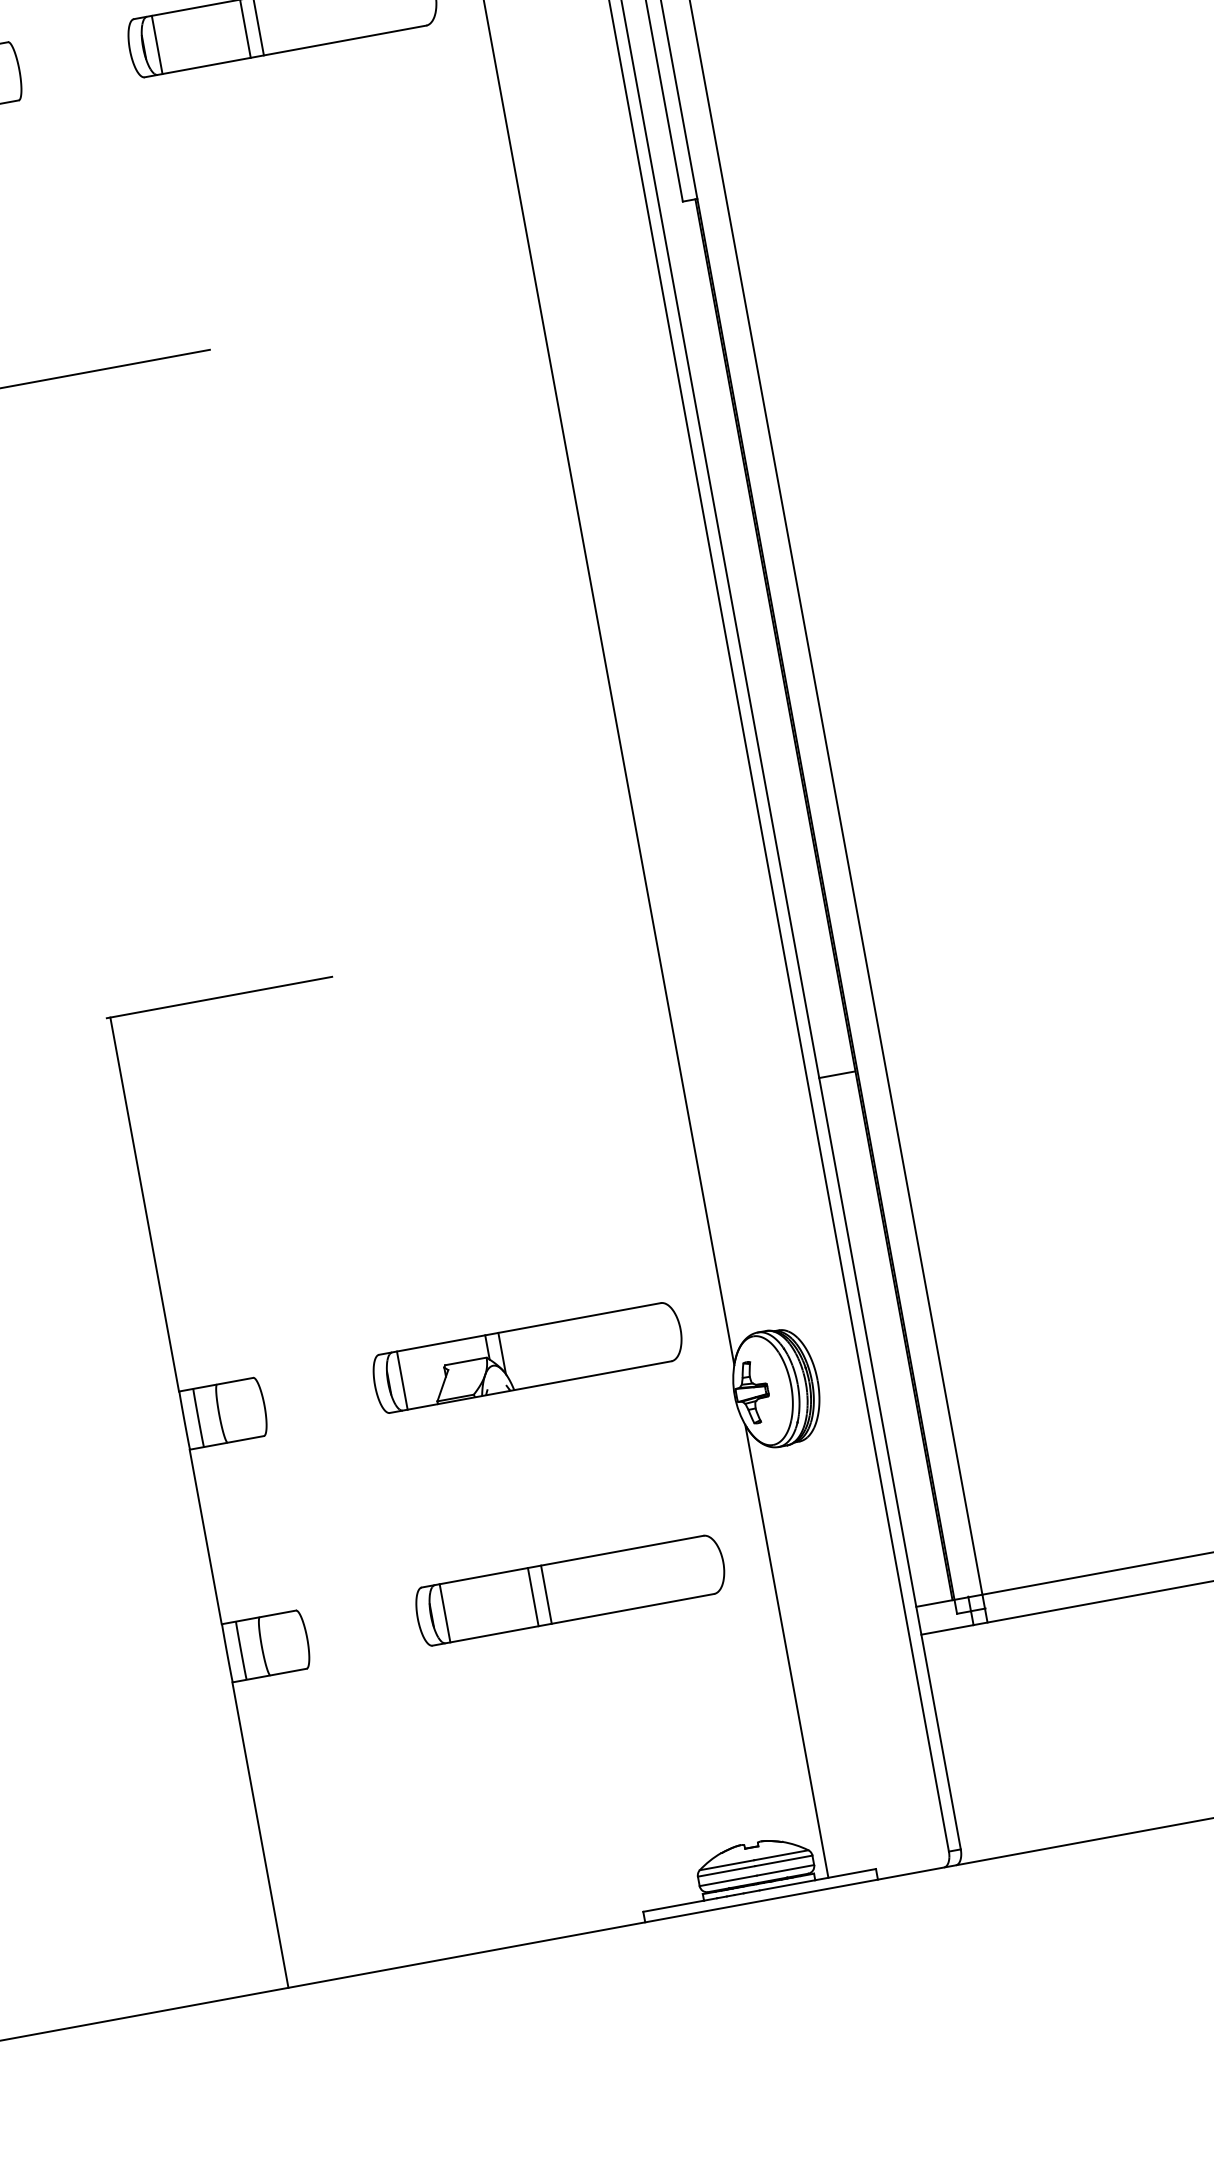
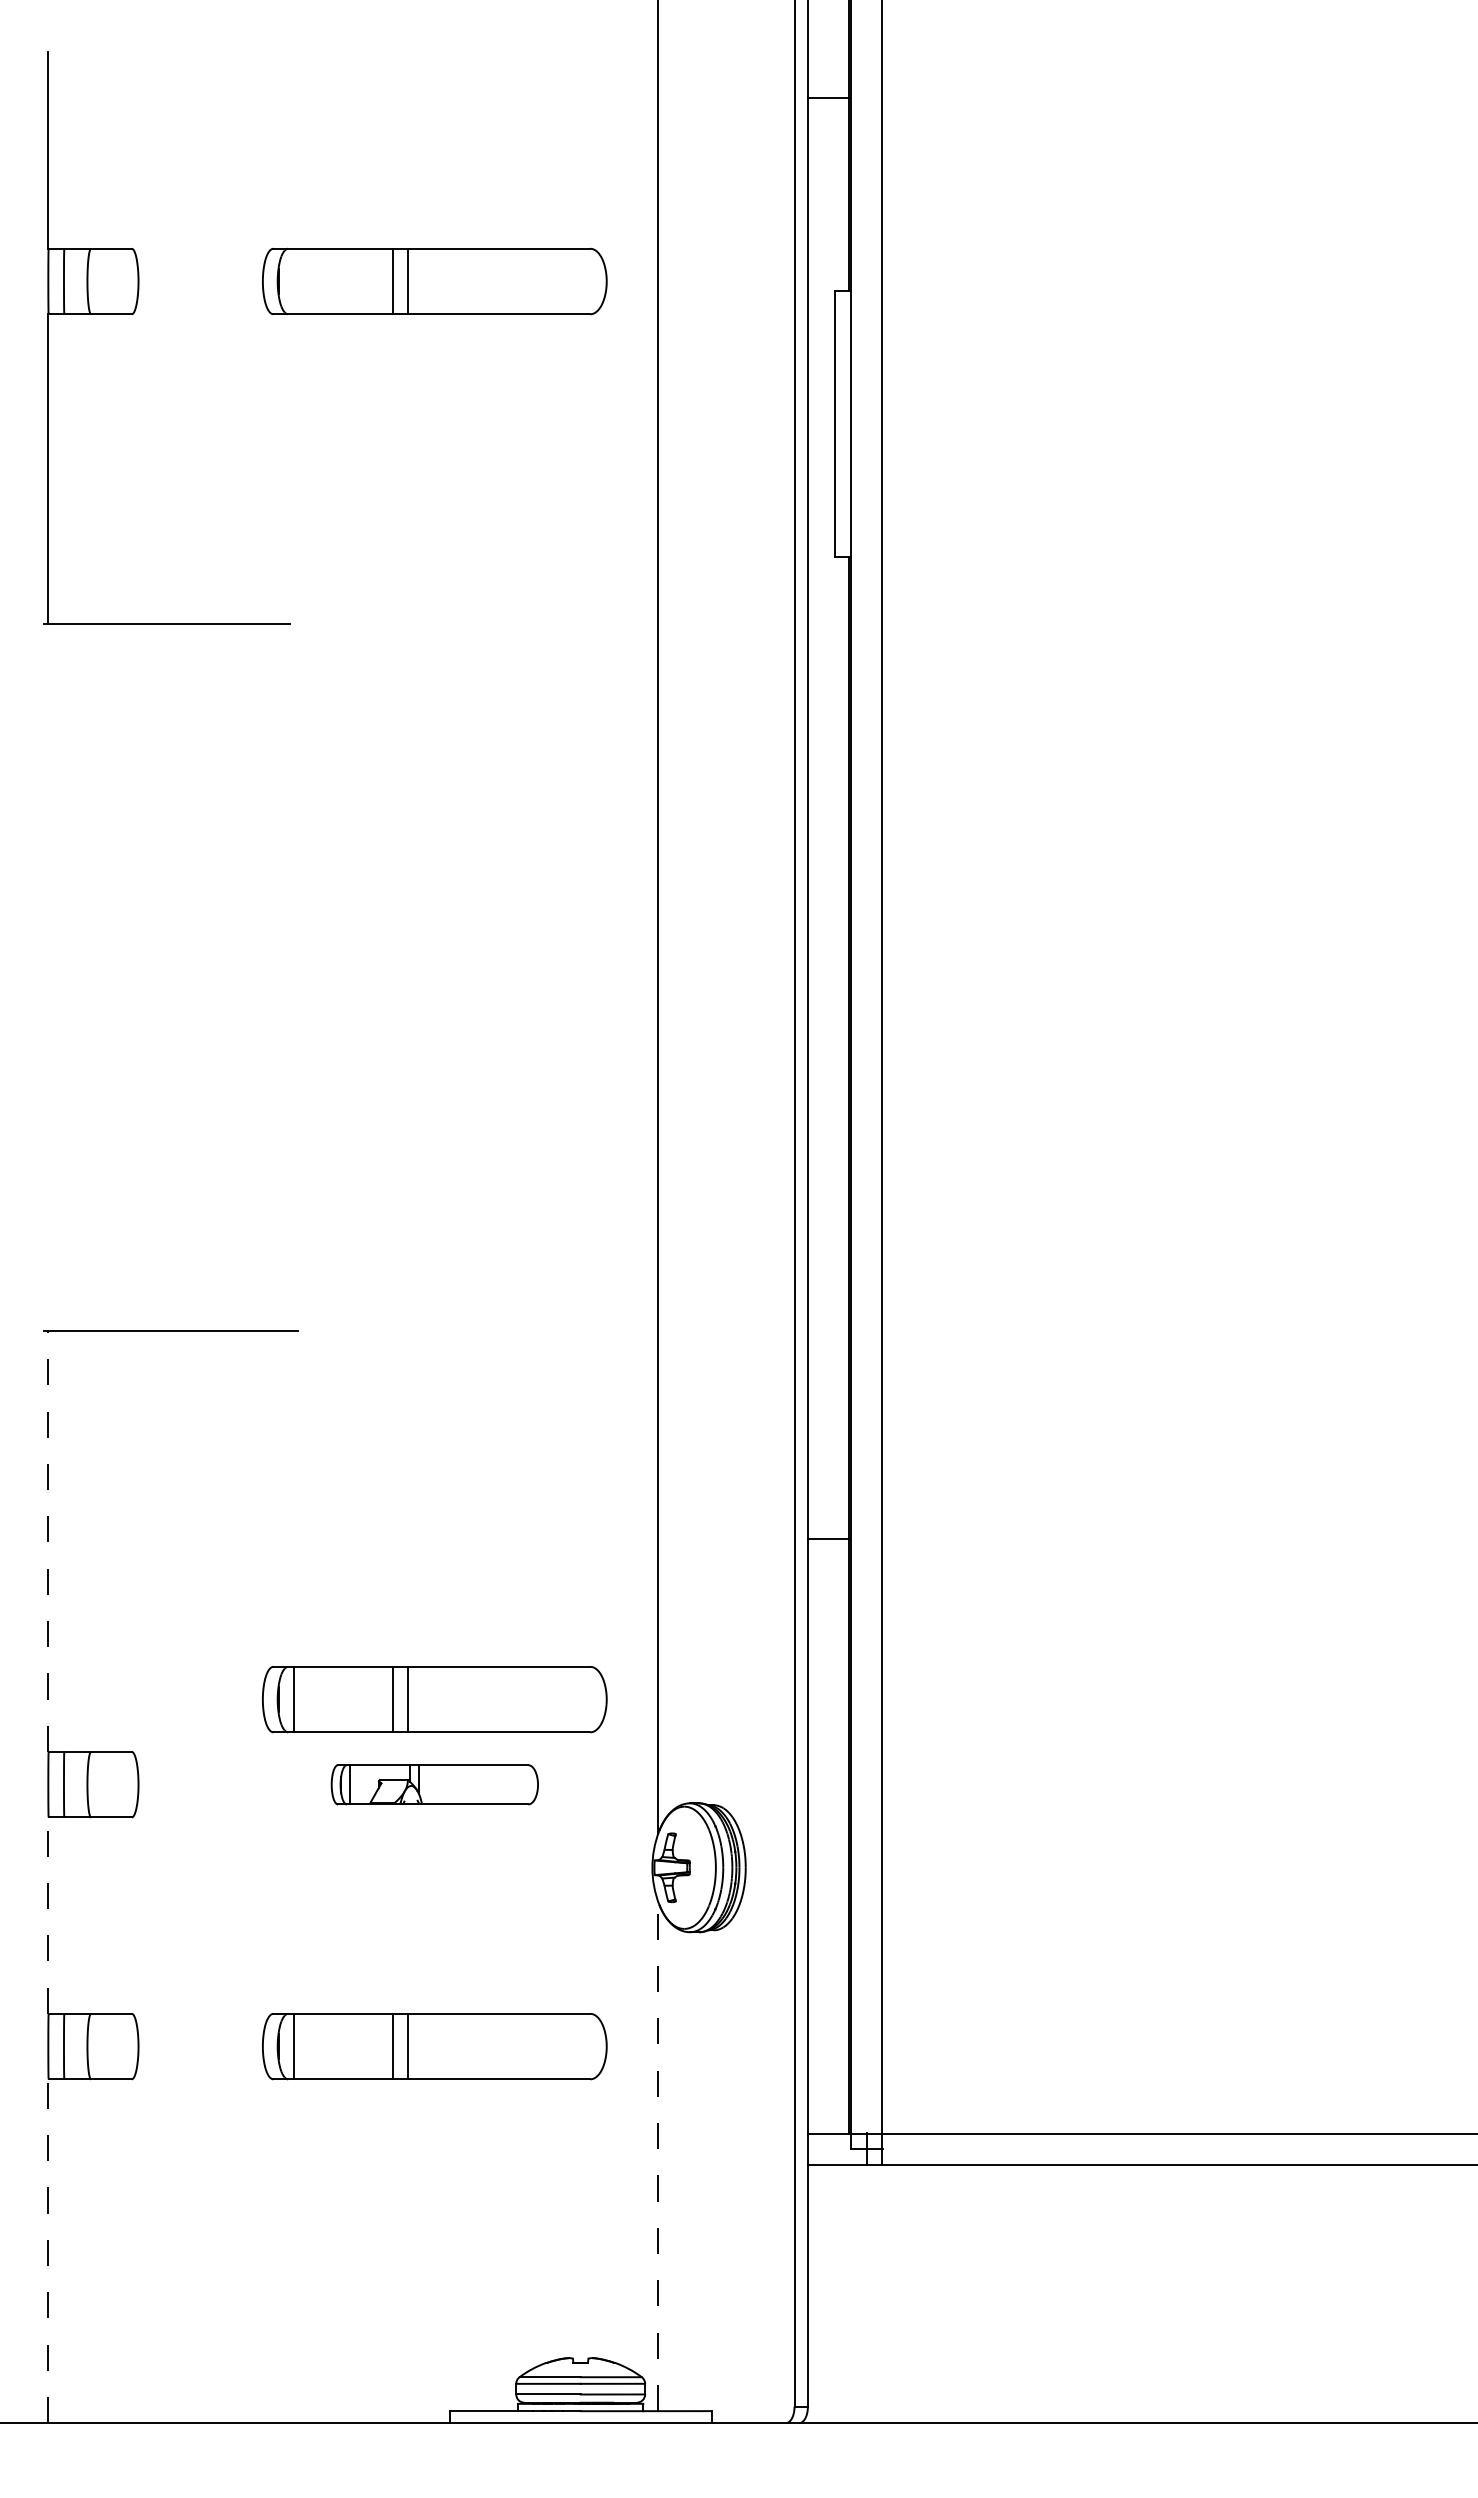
line: (157, 44) -> (293, 281), removed
line: (144, 1204) -> (48, 1541), solid -> dashed
part: (513, 1281) -> (434, 1699), added
part: (527, 1357) -> (434, 1784), size x0.6
line: (205, 1536) -> (48, 1915), solid -> dashed
line: (787, 1651) -> (658, 2156), solid -> dashed
line: (260, 1835) -> (48, 2251), solid -> dashed

